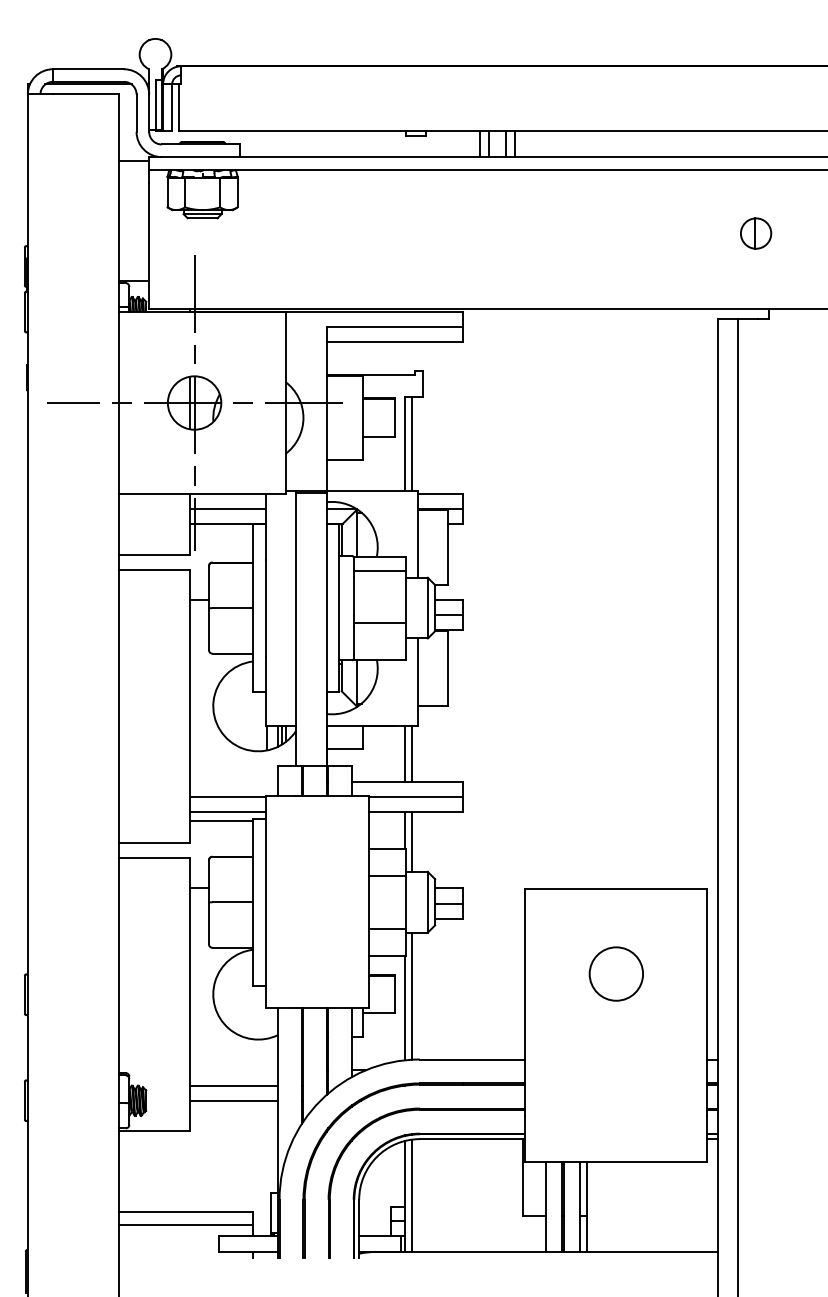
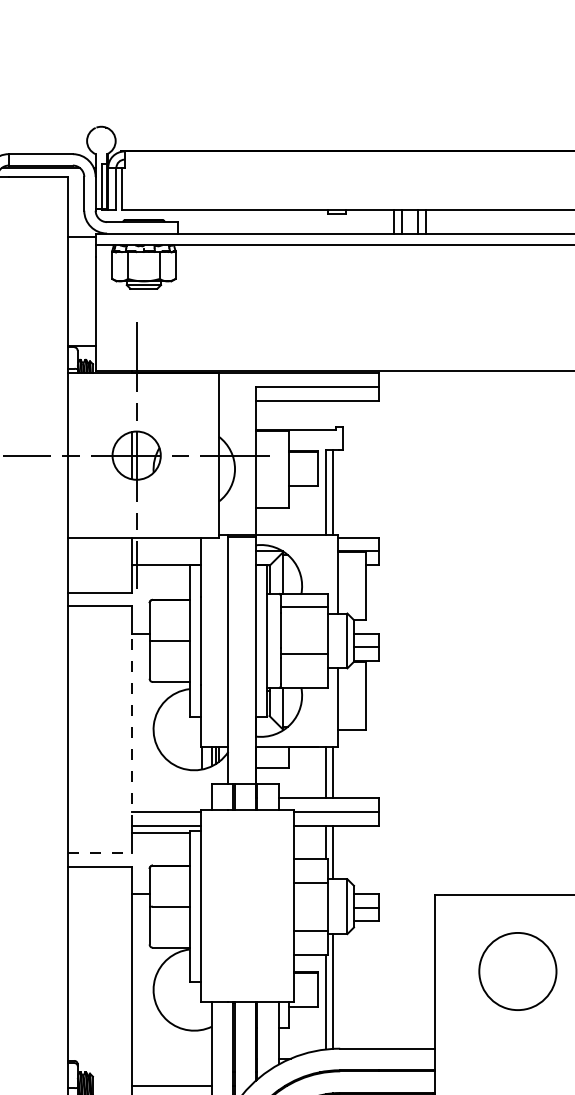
line: (227, 509) -> (166, 551), removed
line: (189, 705) -> (132, 728), solid -> dashed
line: (154, 842) -> (100, 852), solid -> dashed
circle: (615, 973) -> (516, 970), size x1.6
line: (233, 1085) -> (171, 1072), removed

